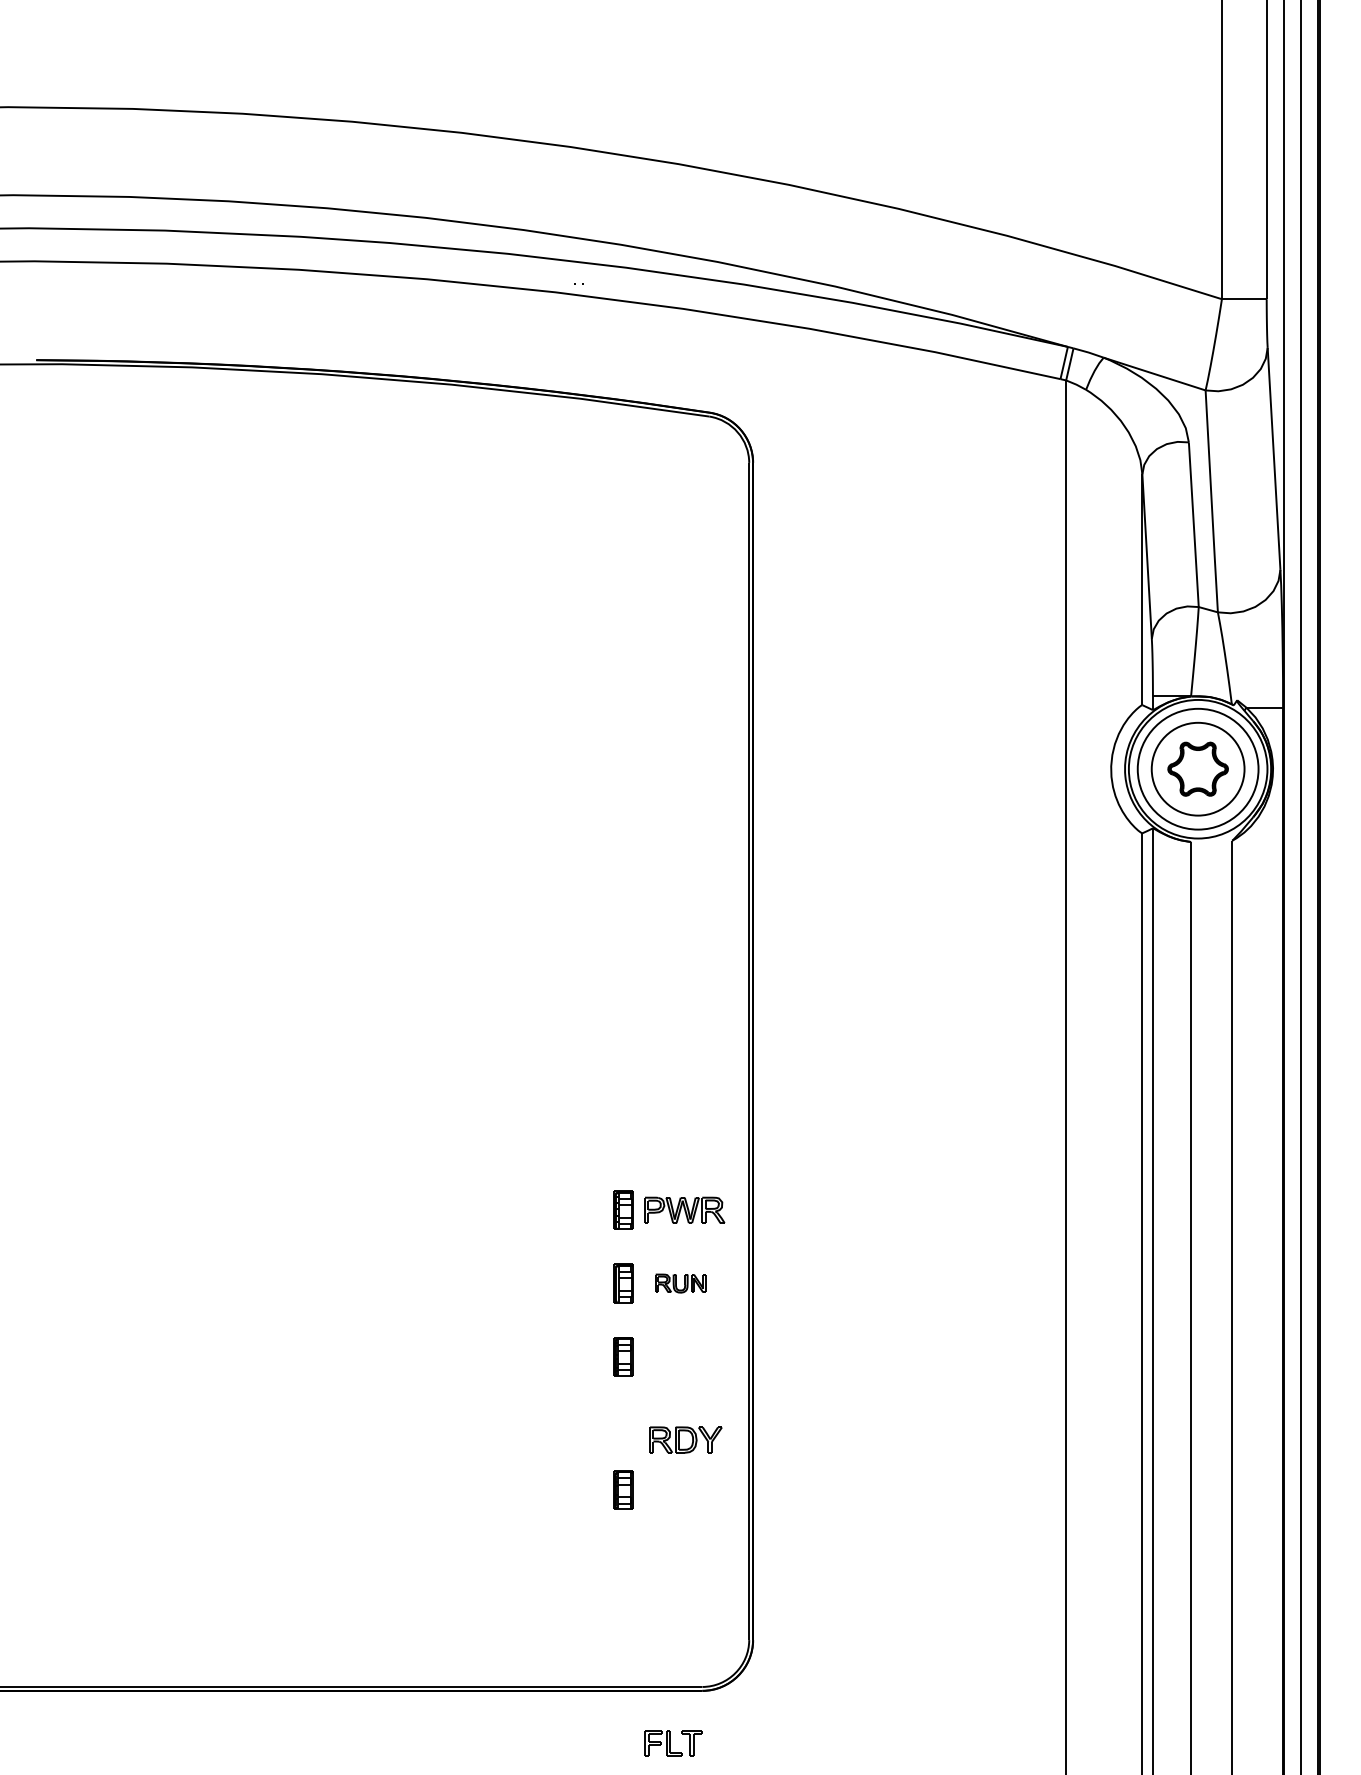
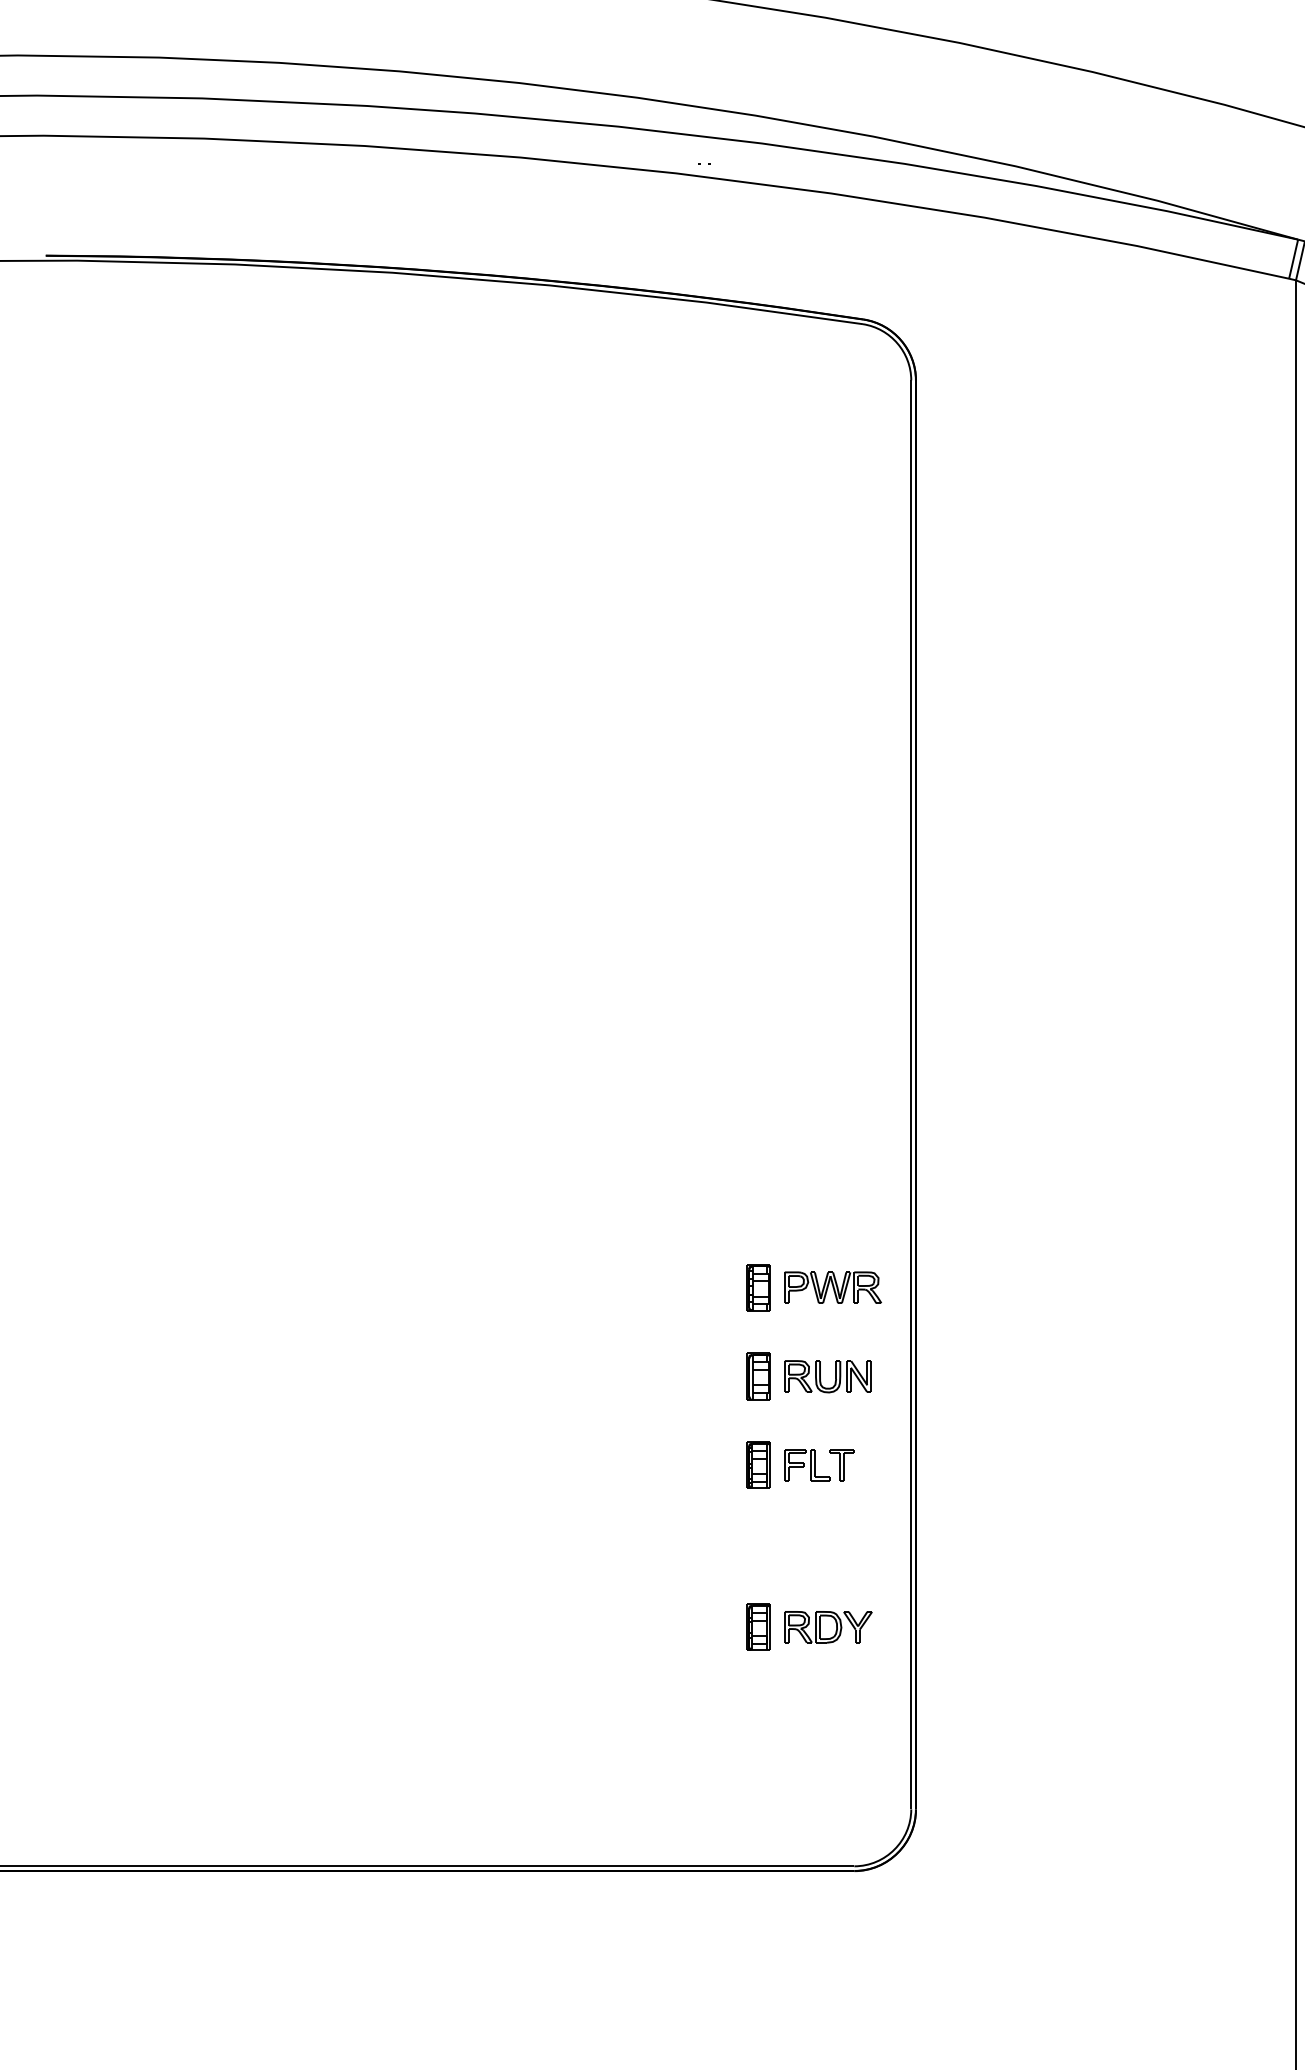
part: (680, 1283) -> (827, 1376), size x1.43
part: (685, 1439) -> (827, 1626), moved
part: (673, 1743) -> (819, 1465), moved

